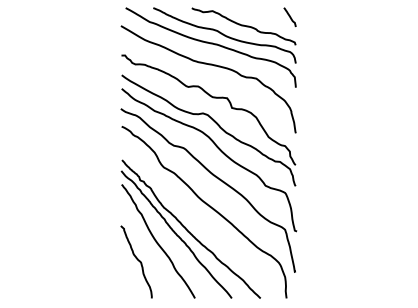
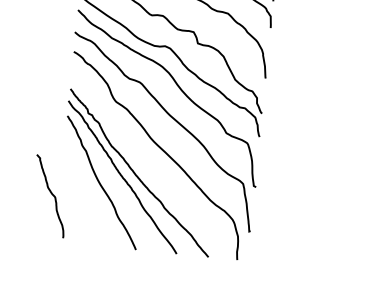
curve: (137, 260) -> (51, 194), moved

